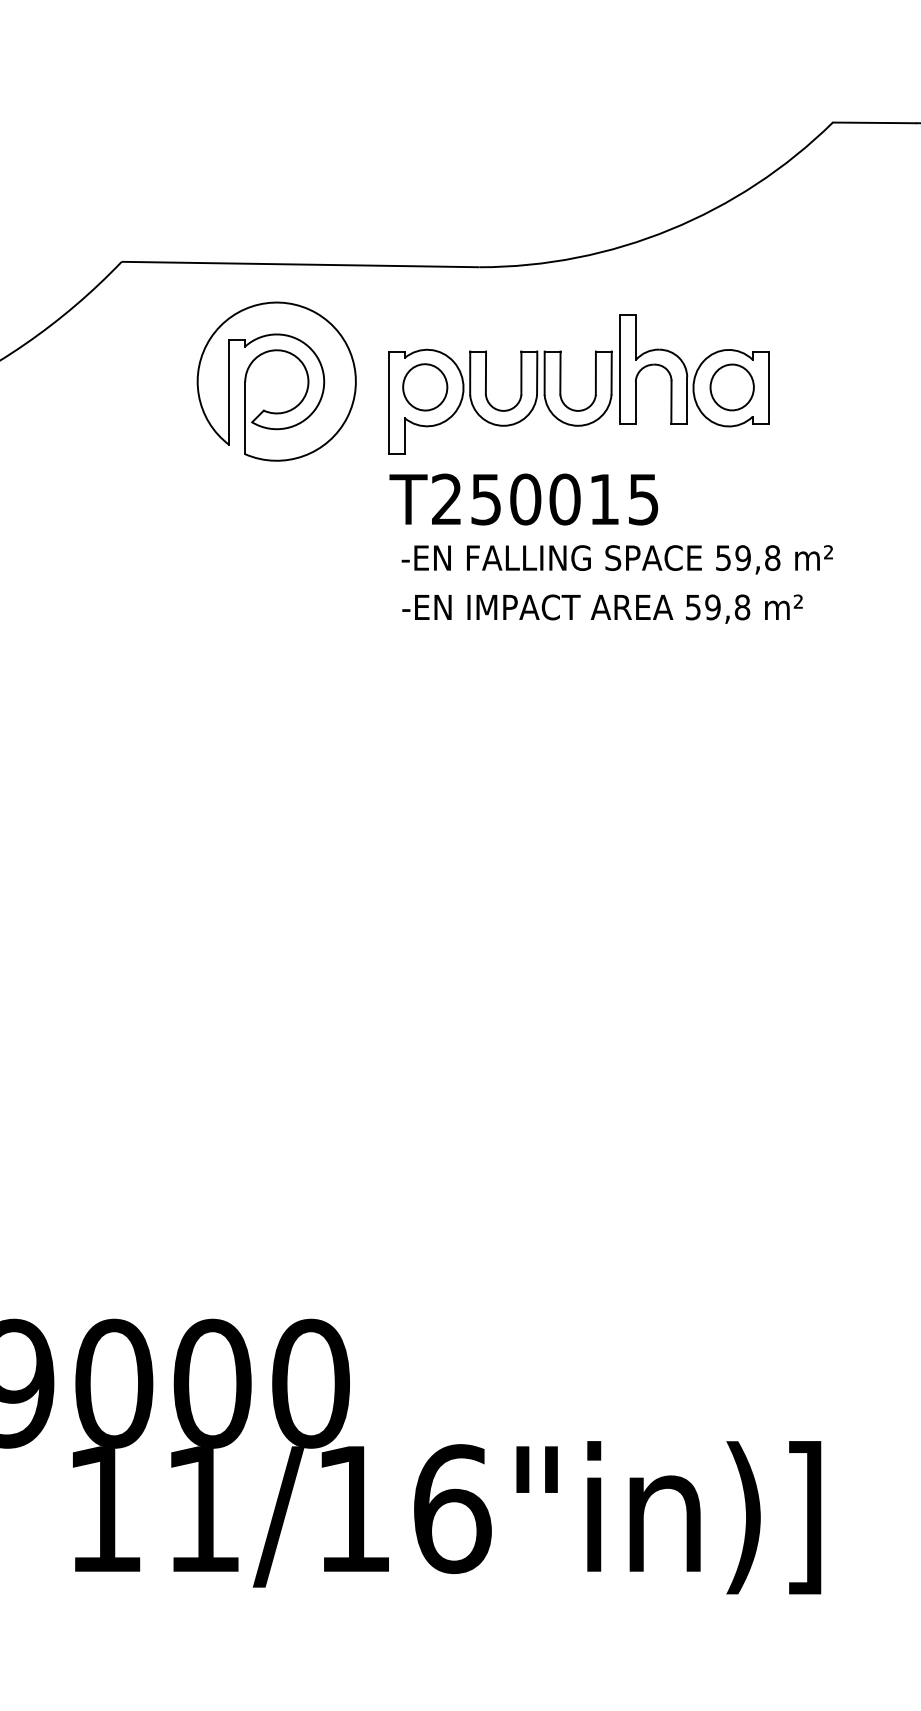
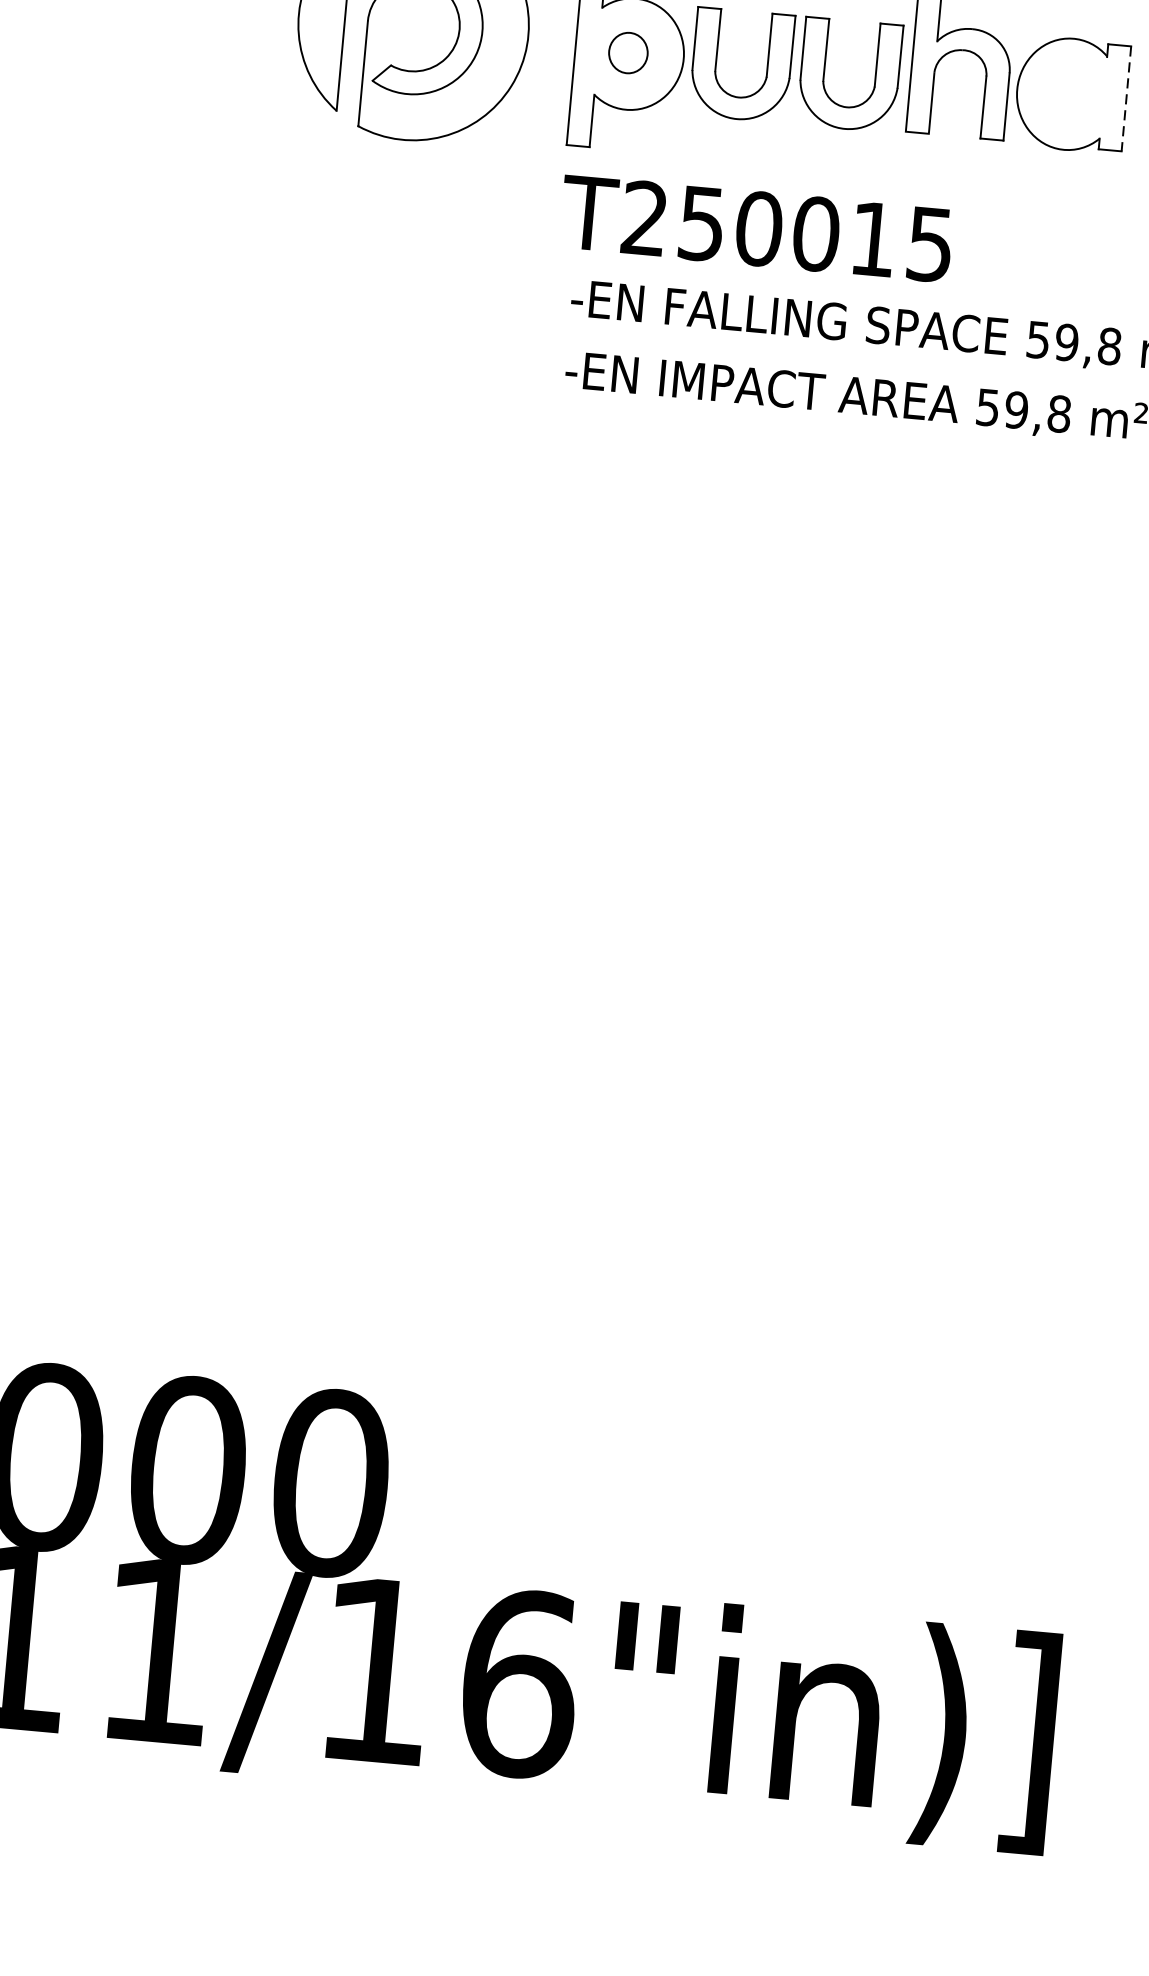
part: (425, 387) -> (628, 53), size x0.6
part: (731, 387) -> (1072, 93), removed
line: (768, 388) -> (1126, 99), solid -> dashed

